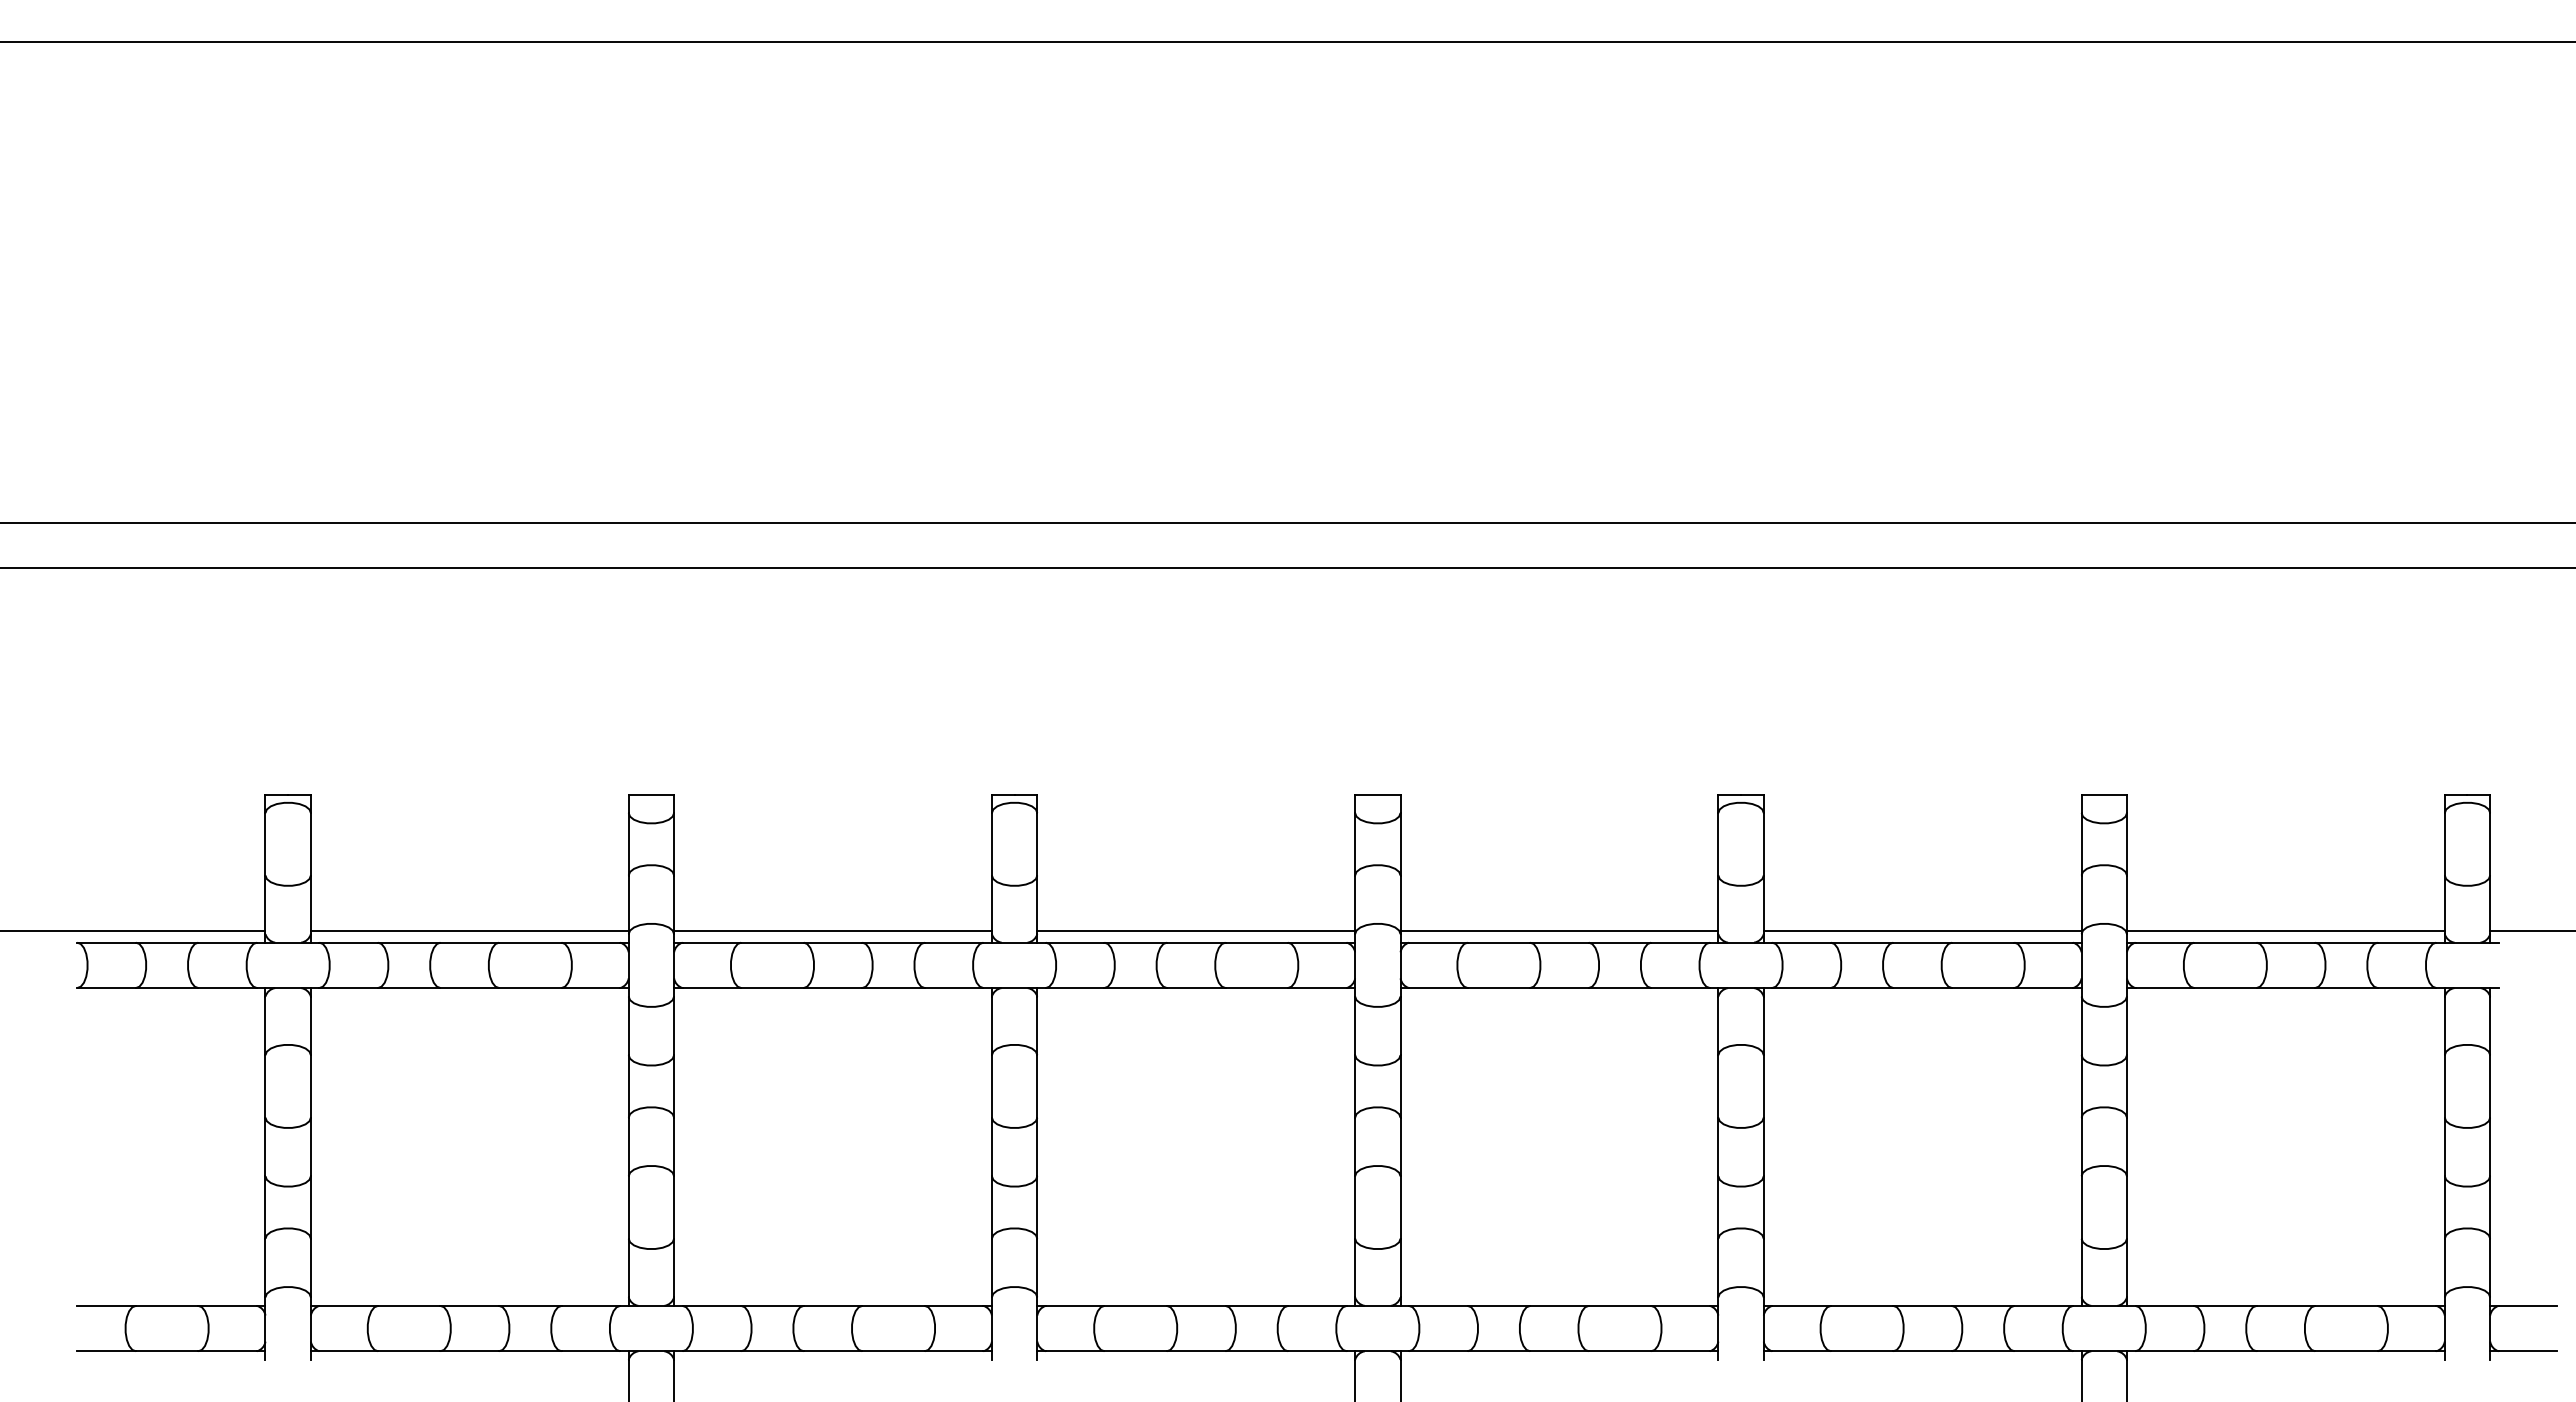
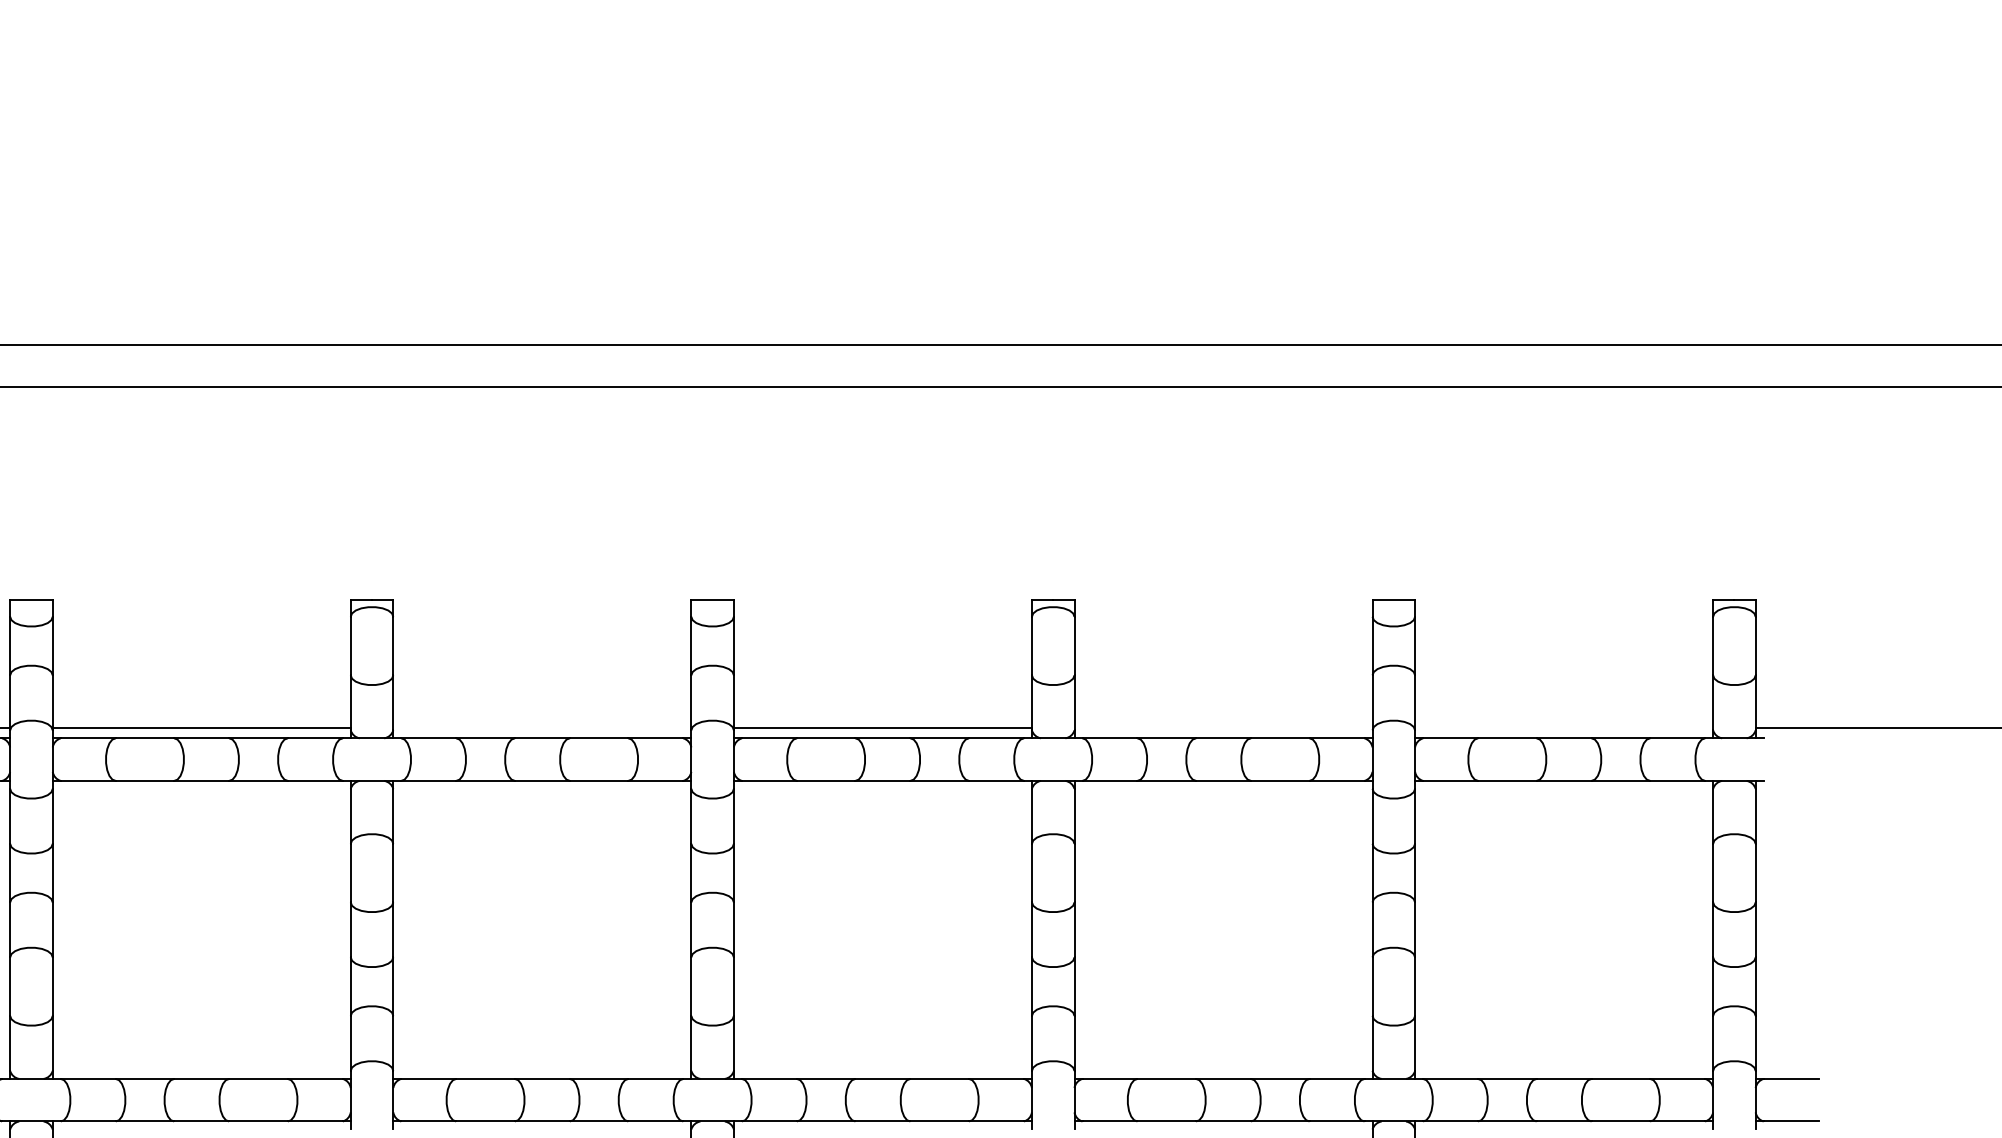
line: (1196, 931) -> (542, 727), removed
line: (1922, 931) -> (1223, 727), removed
line: (2285, 931) -> (1563, 727), removed

